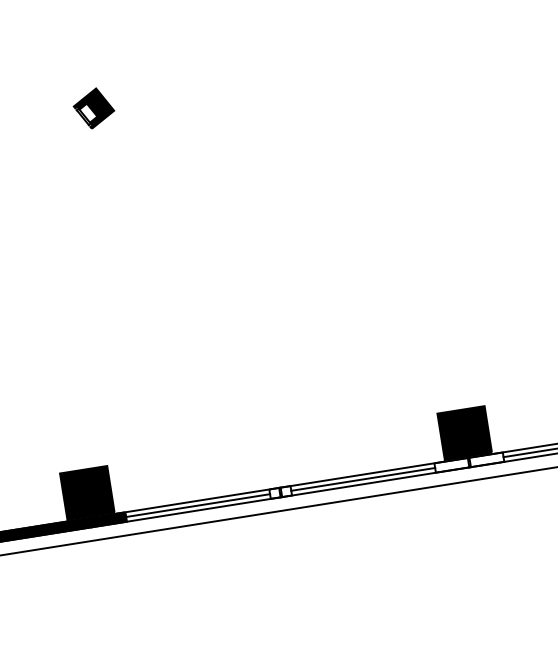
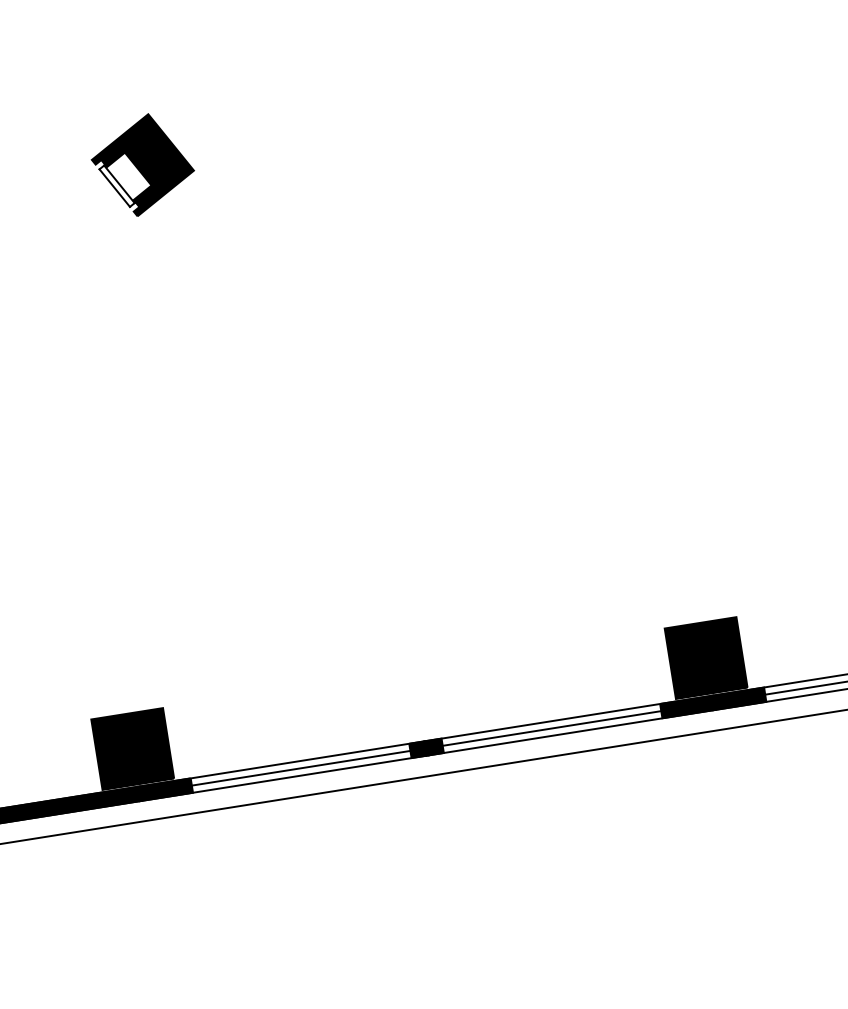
part: (93, 108) -> (142, 164), size x1.67
fill: (469, 462) -> (713, 702), added
fill: (280, 492) -> (426, 748), added

